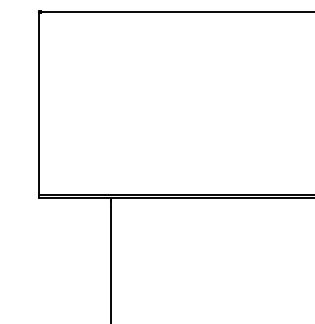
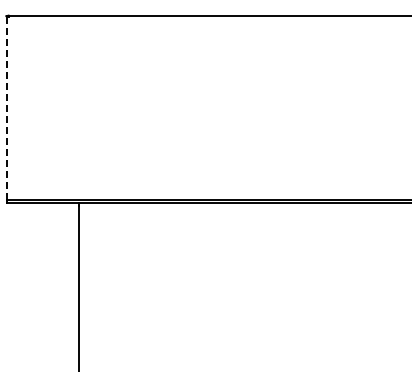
line: (38, 102) -> (6, 107), solid -> dashed

